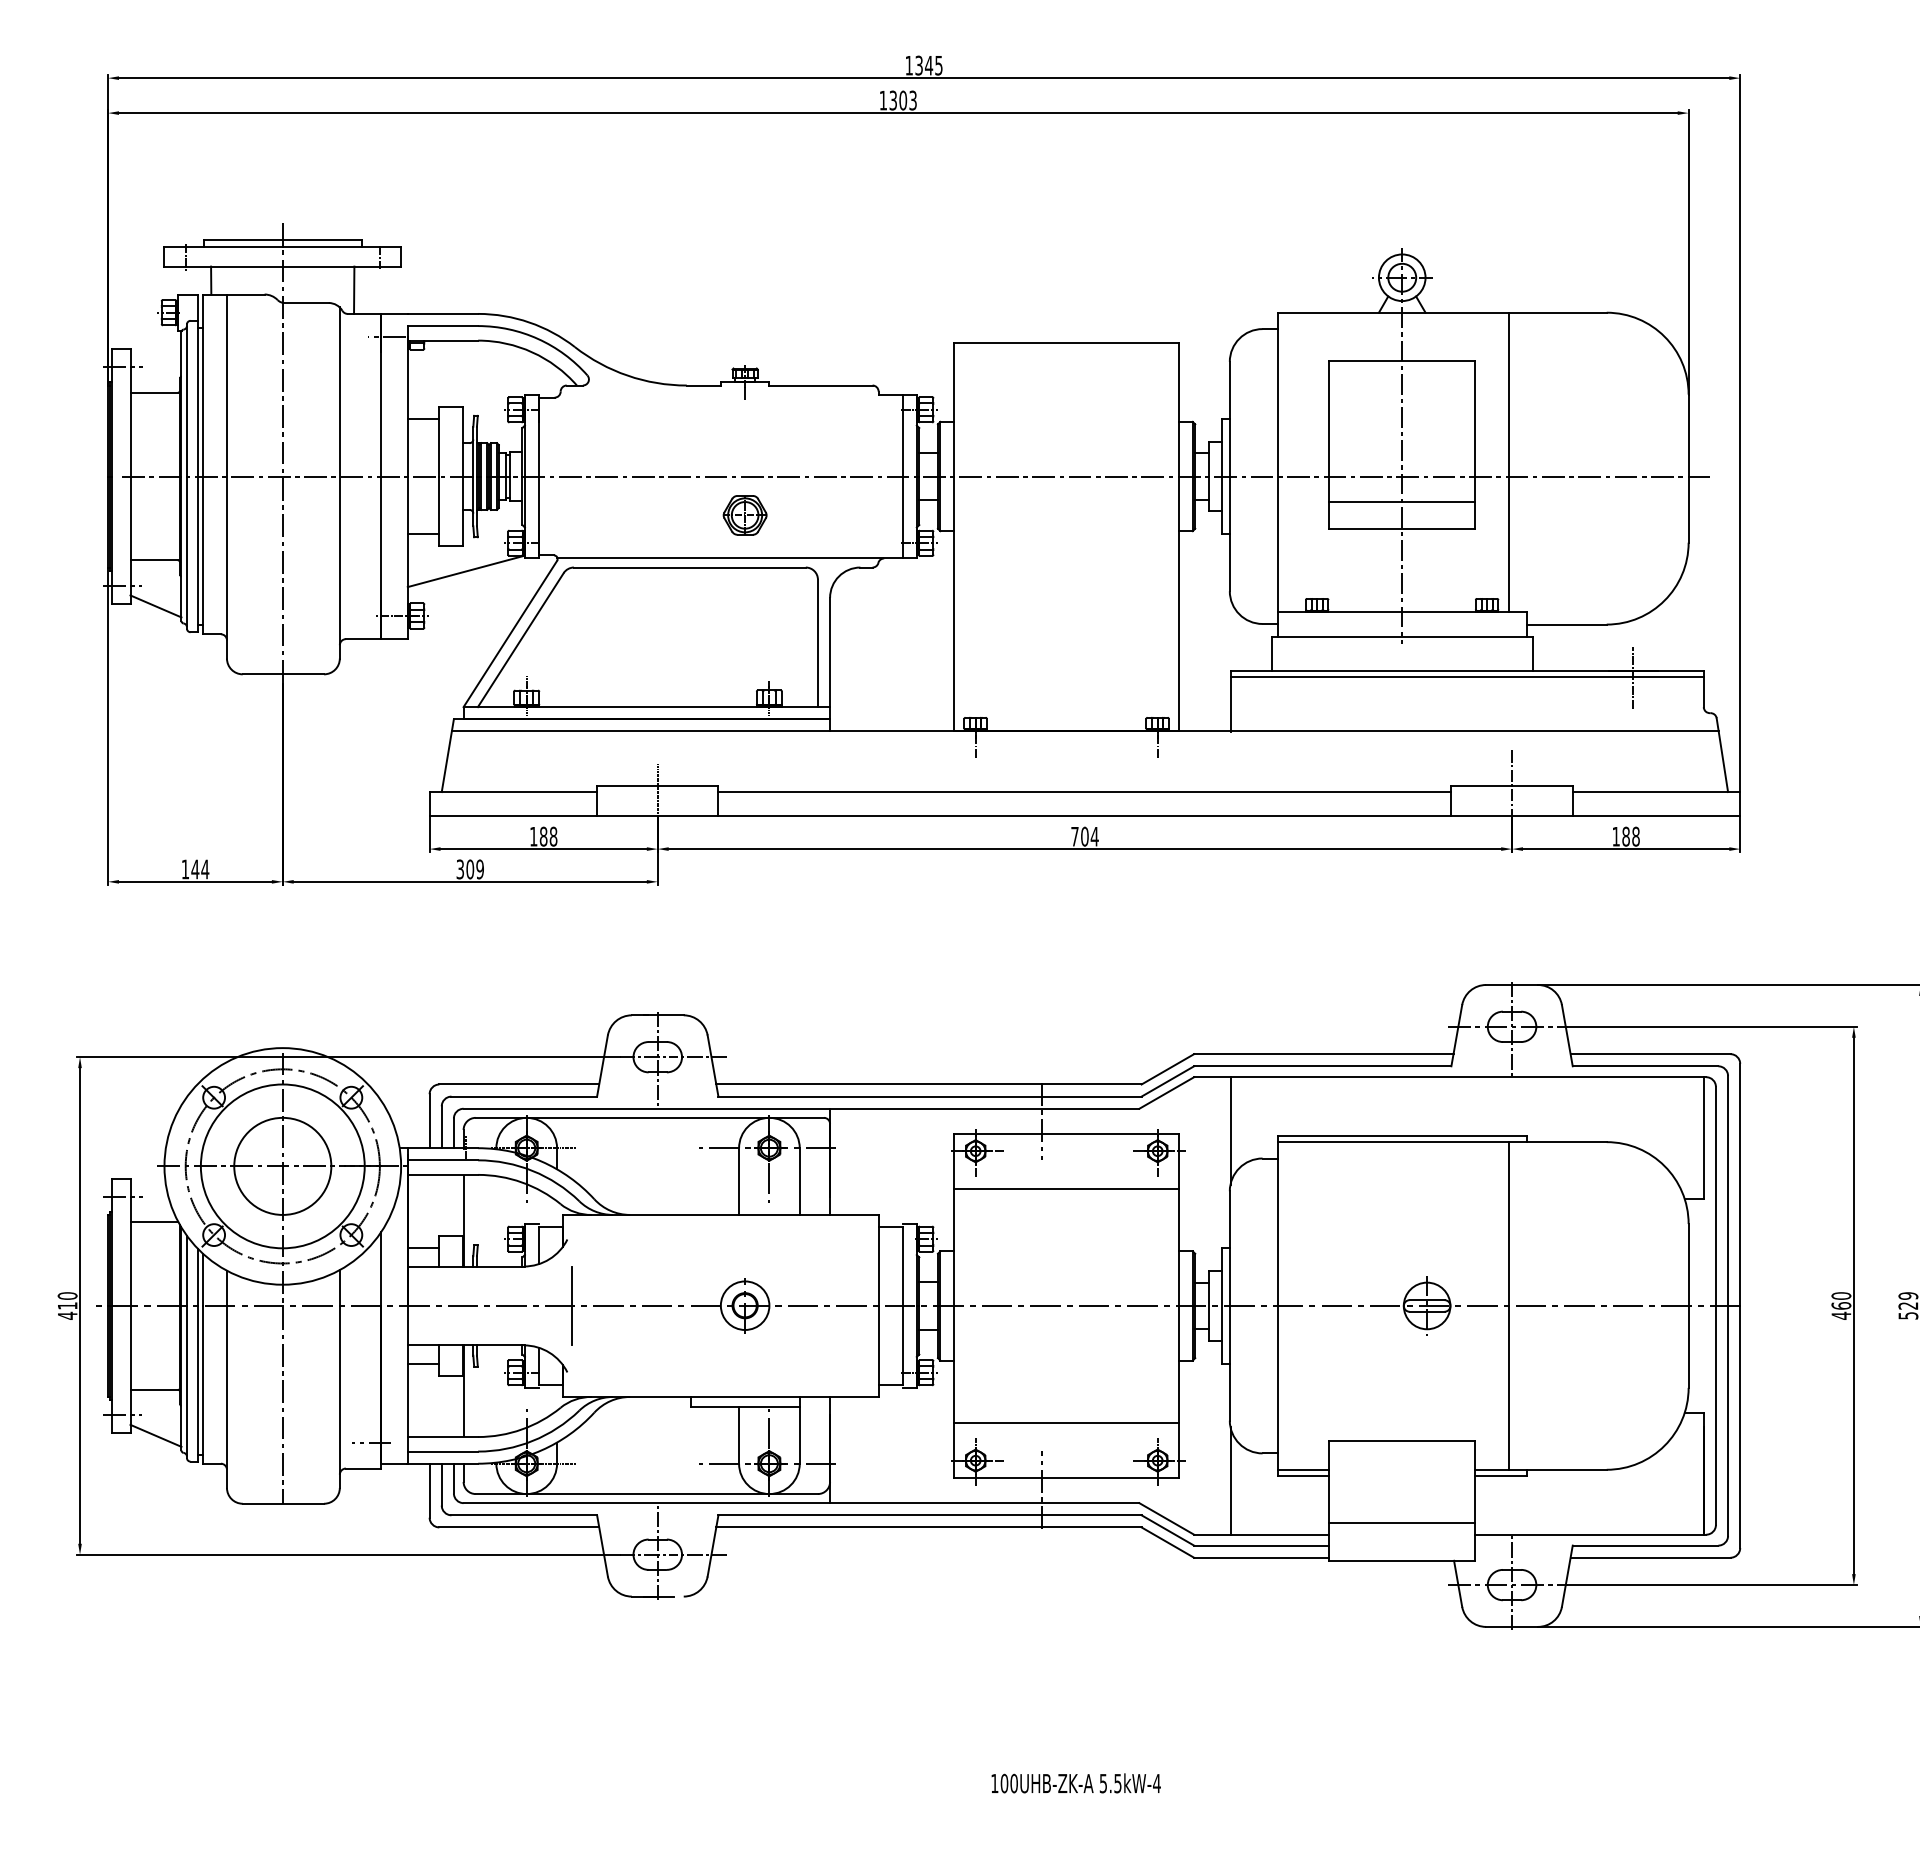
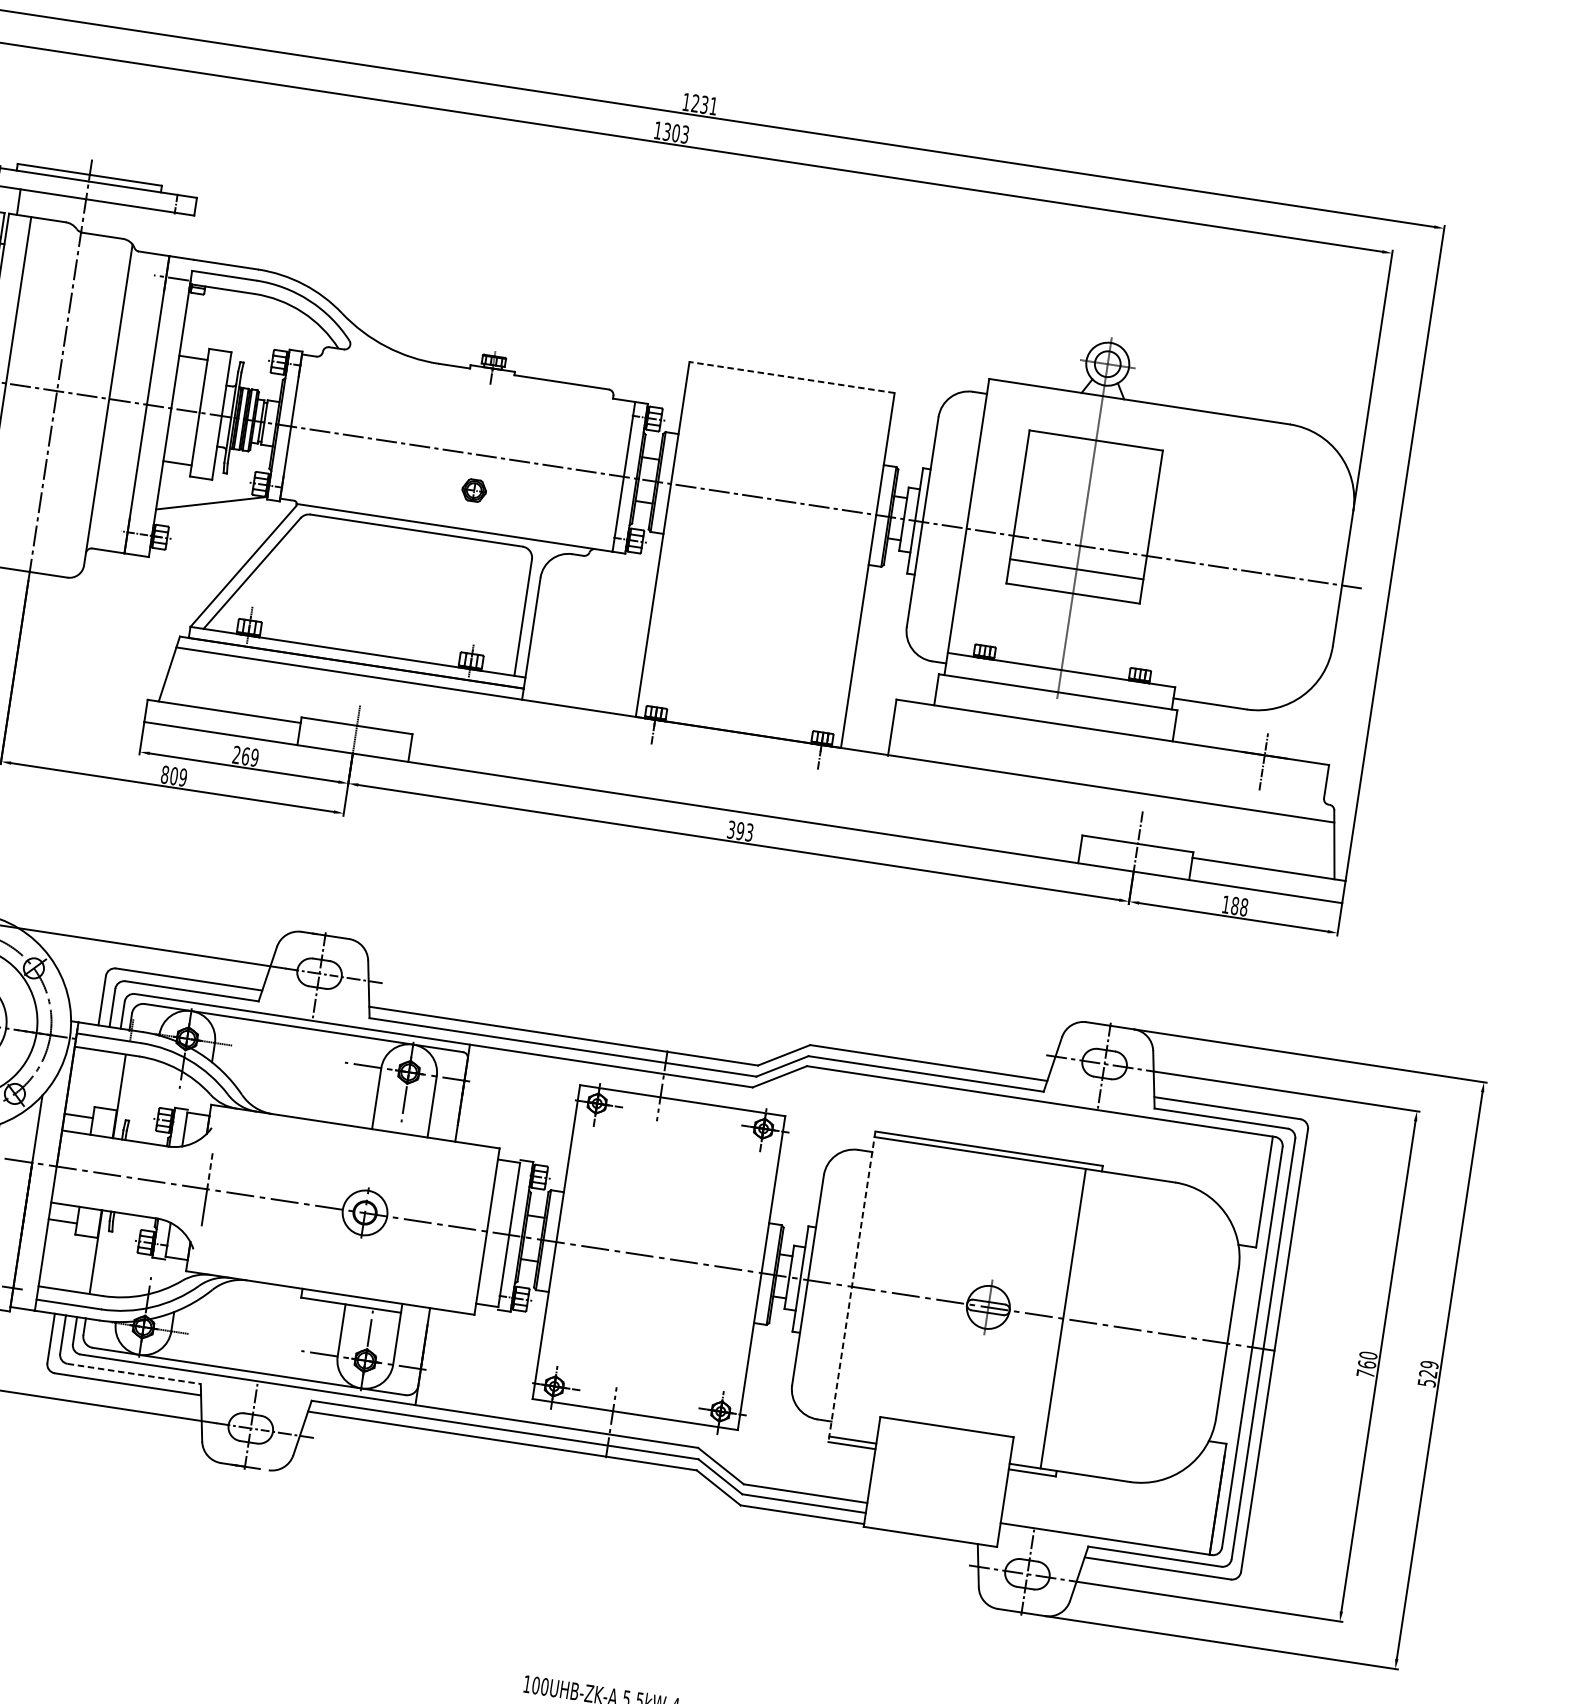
text: (928, 65) -> (704, 104), 1345 -> 1231
line: (354, 289) -> (148, 230), removed
line: (1066, 343) -> (791, 377), solid -> dashed
line: (1509, 462) -> (1180, 547), removed
part: (744, 515) -> (473, 490), size x0.6
line: (1466, 676) -> (1111, 737), removed
line: (1084, 792) -> (746, 790), removed
text: (543, 836) -> (245, 756), 188 -> 269
text: (1084, 836) -> (740, 830), 704 -> 393
text: (460, 869) -> (165, 774), 309 -> 809
line: (1230, 1130) -> (832, 1119), removed
line: (1066, 1188) -> (675, 1150), removed
line: (572, 1286) -> (209, 1171), solid -> dashed
line: (1277, 1305) -> (851, 1286), solid -> dashed
text: (1841, 1315) -> (1365, 1373), 460 -> 760
line: (1066, 1423) -> (642, 1365), removed
line: (1230, 1480) -> (784, 1439), removed
line: (524, 1515) -> (134, 1374), solid -> dashed
line: (1402, 1523) -> (935, 1502), removed

